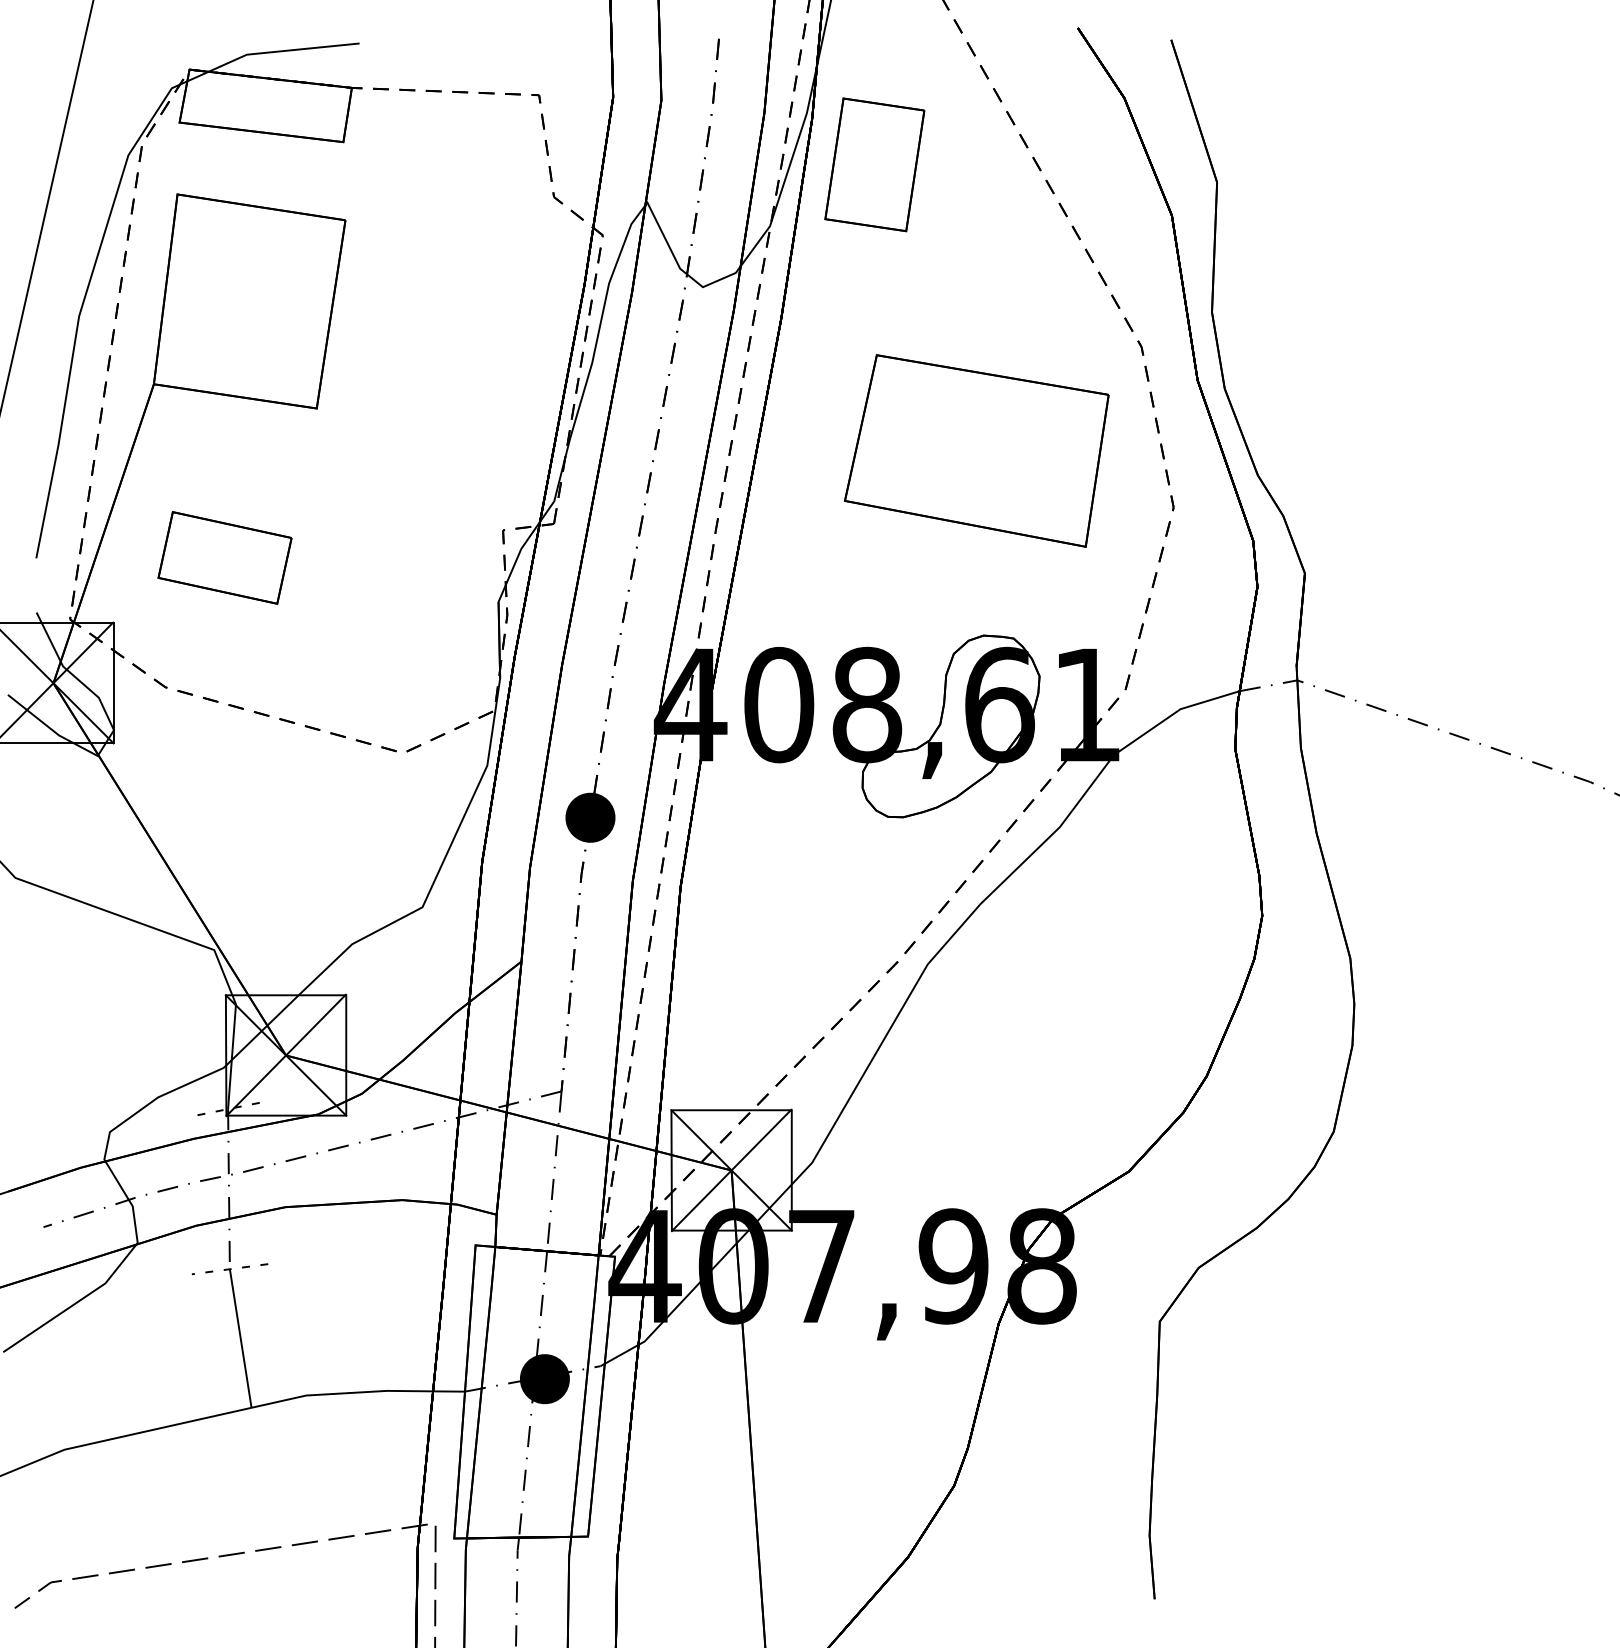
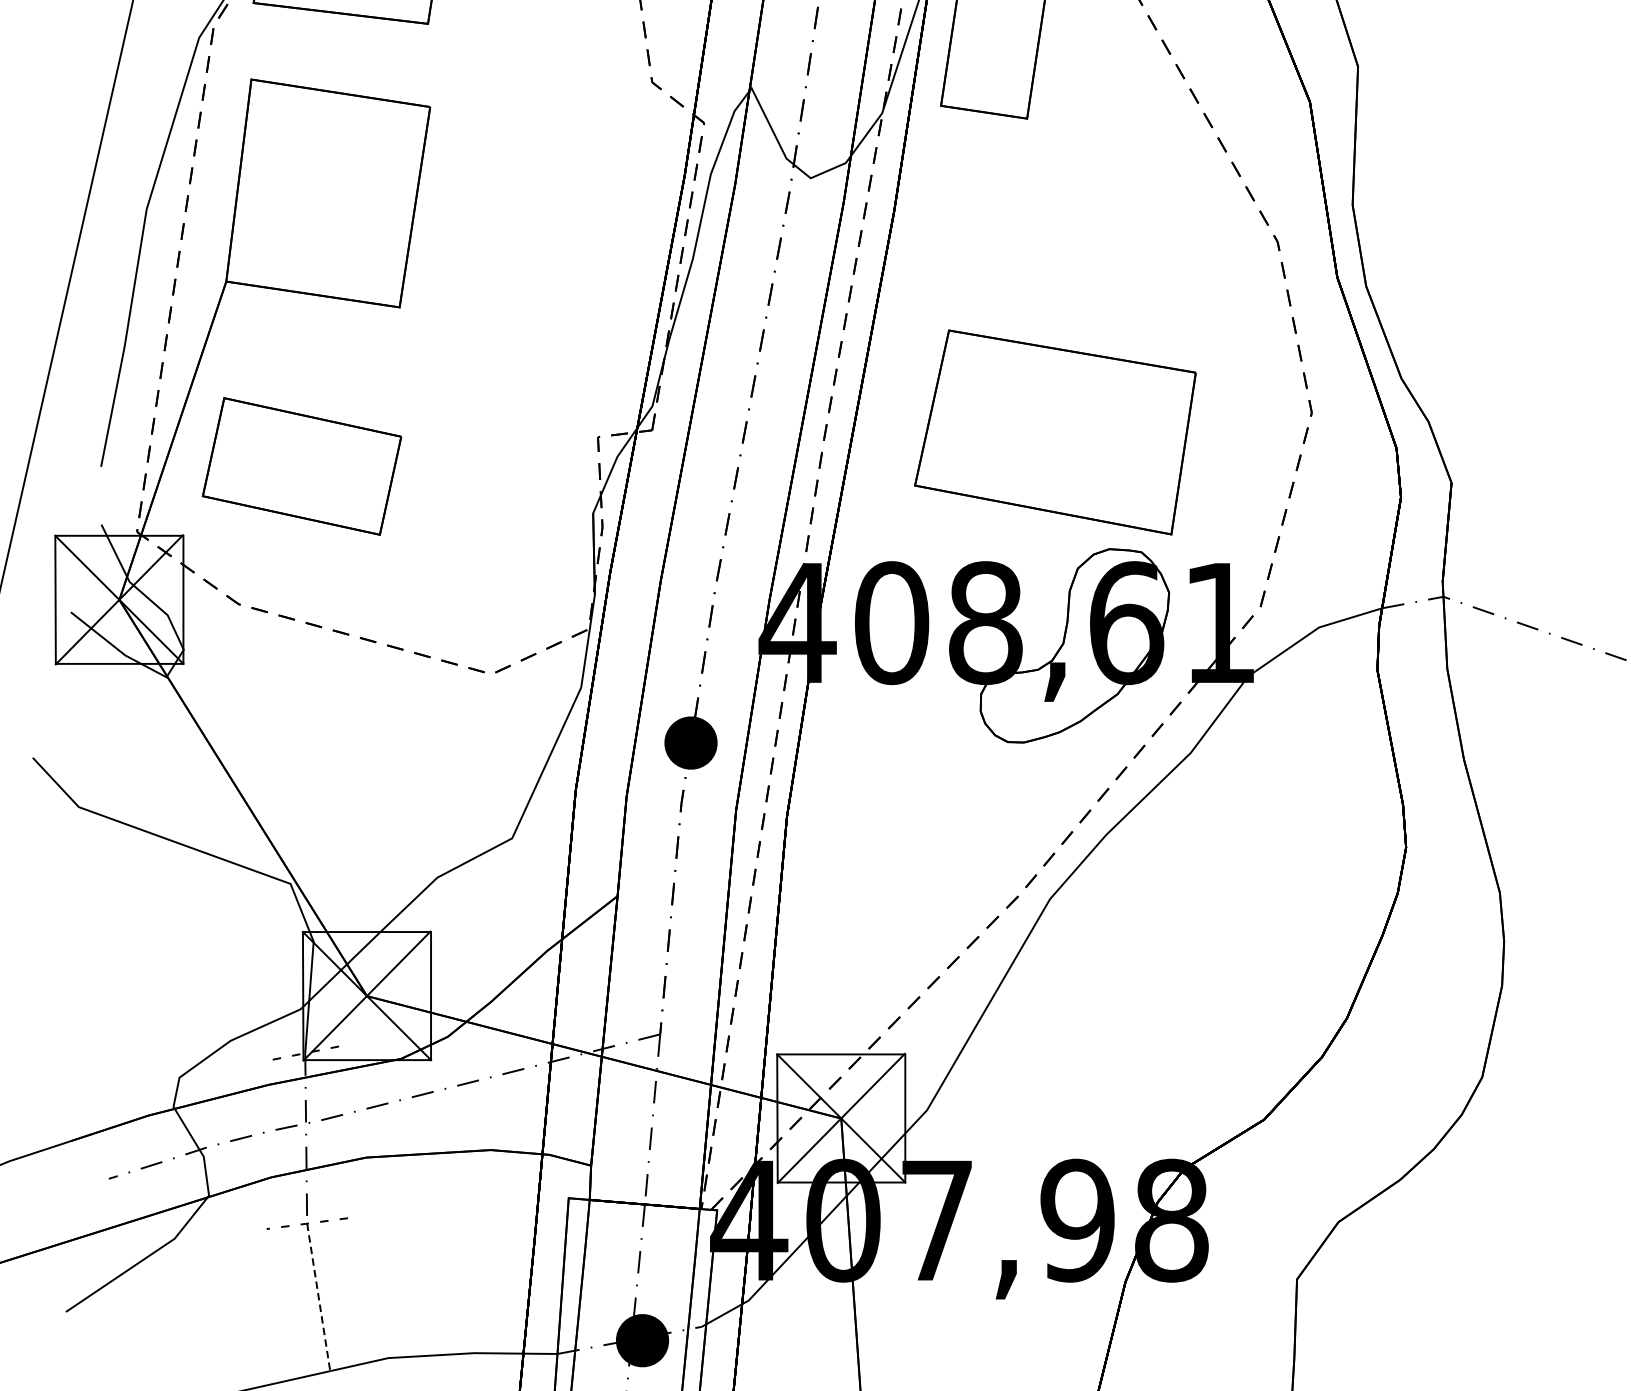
part: (976, 450) -> (1055, 431), moved
part: (224, 557) -> (301, 466), size x1.4
line: (240, 1339) -> (318, 1298), solid -> dashed

